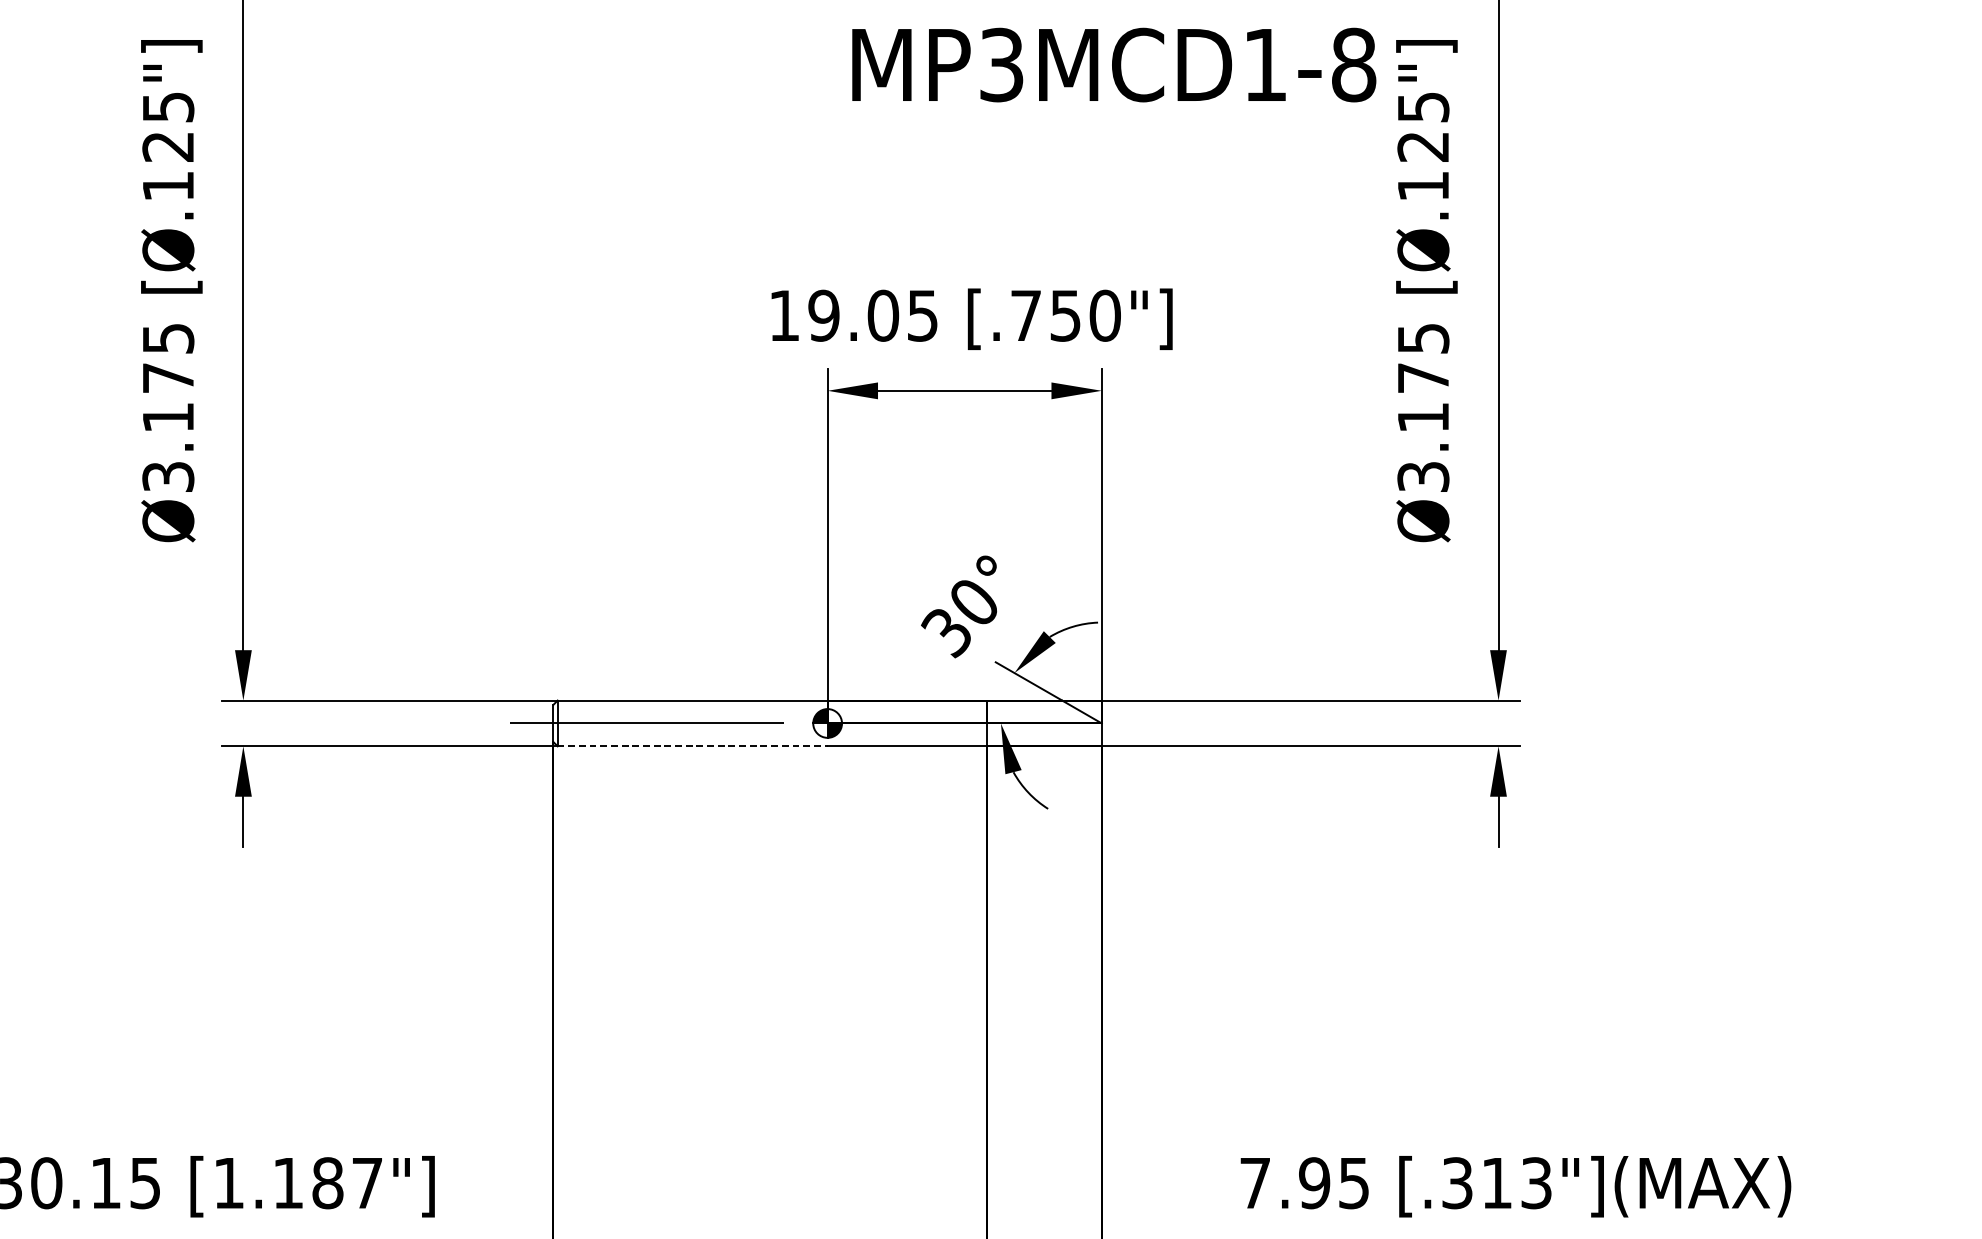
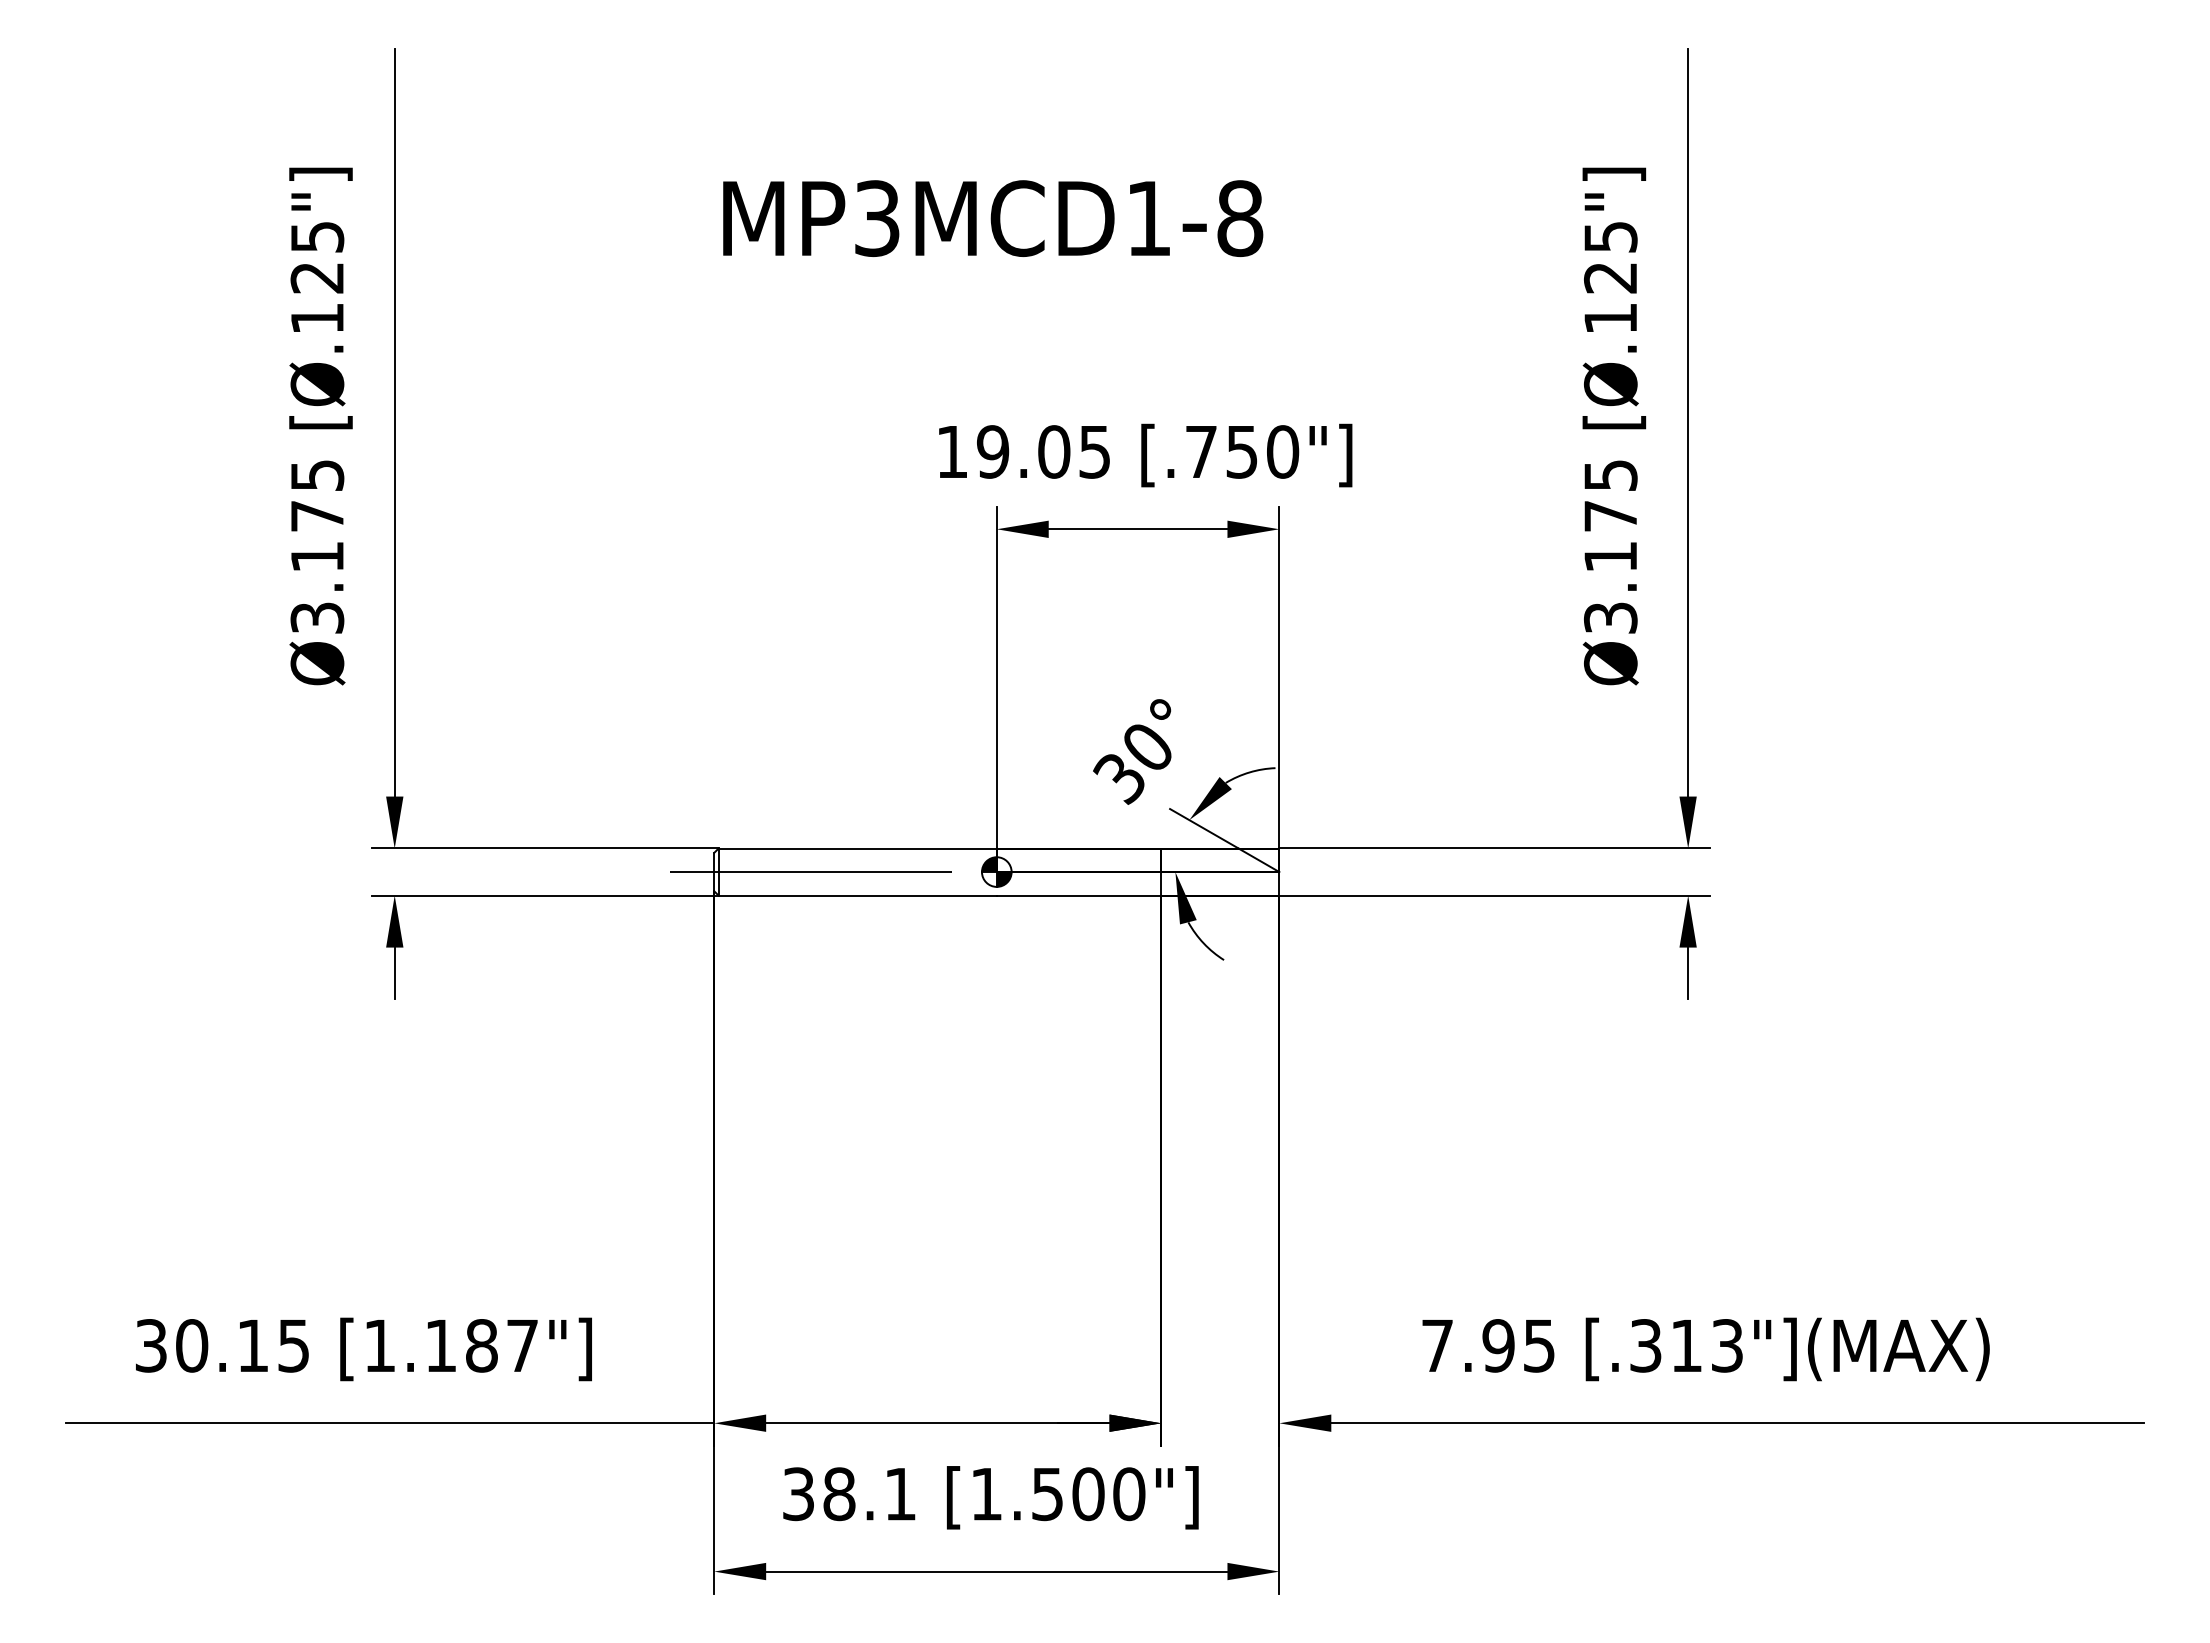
text: (1114, 64) -> (993, 218), moved
line: (693, 746) -> (858, 895), dashed -> solid

